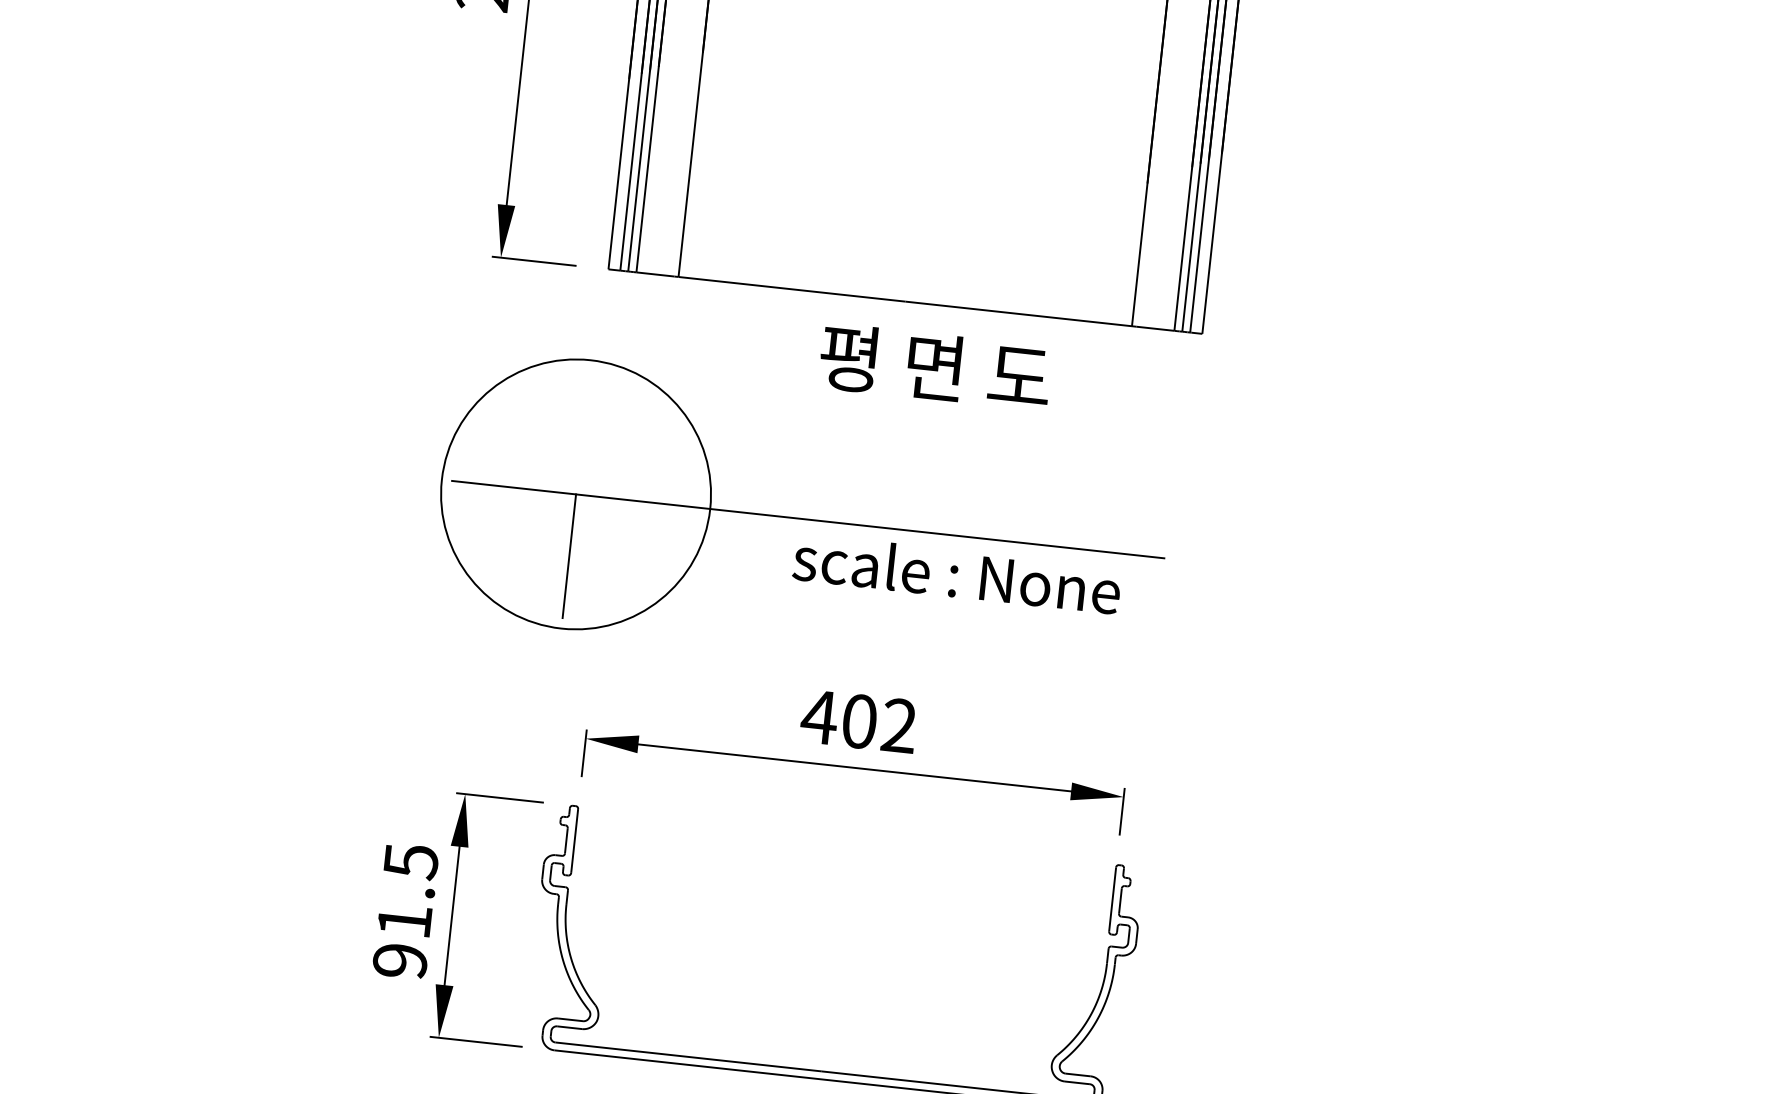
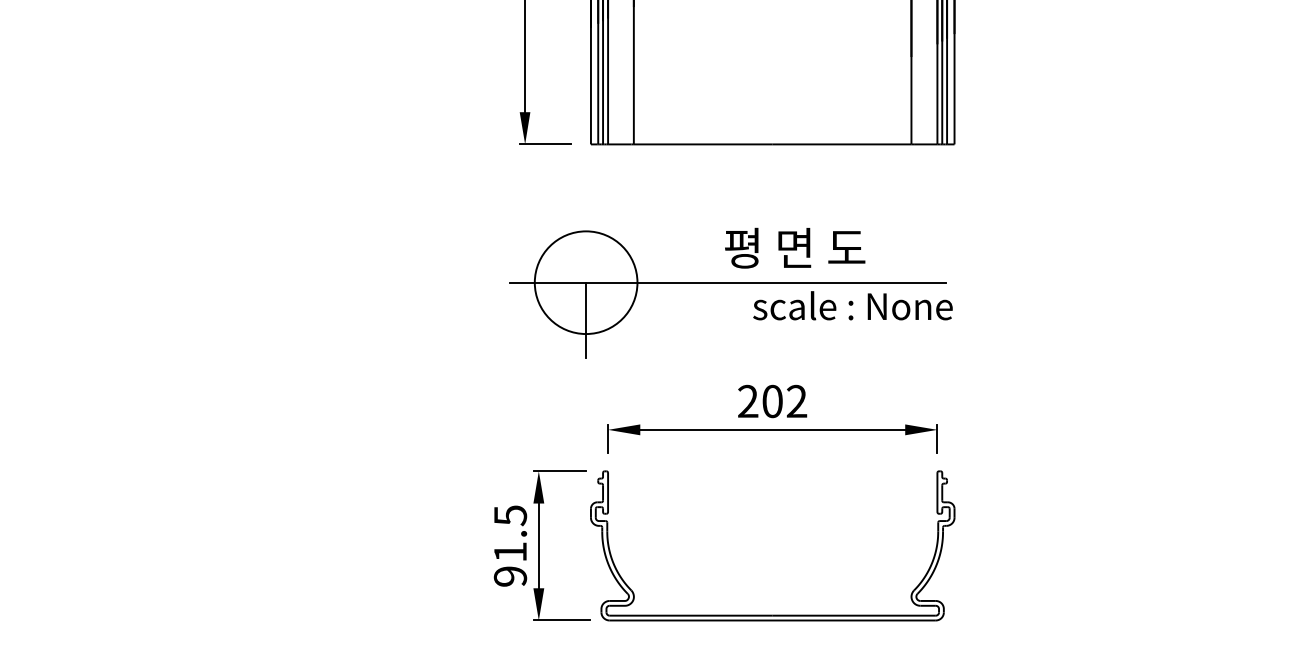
text: (936, 366) -> (795, 247), moved
circle: (575, 493) -> (585, 282), size x0.62
text: (956, 573) -> (852, 305), moved
text: (820, 715) -> (748, 400), 402 -> 202

